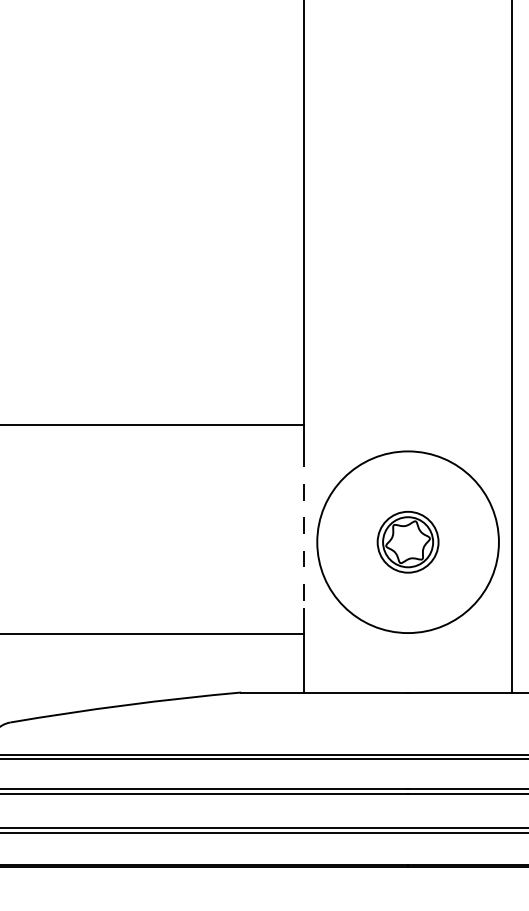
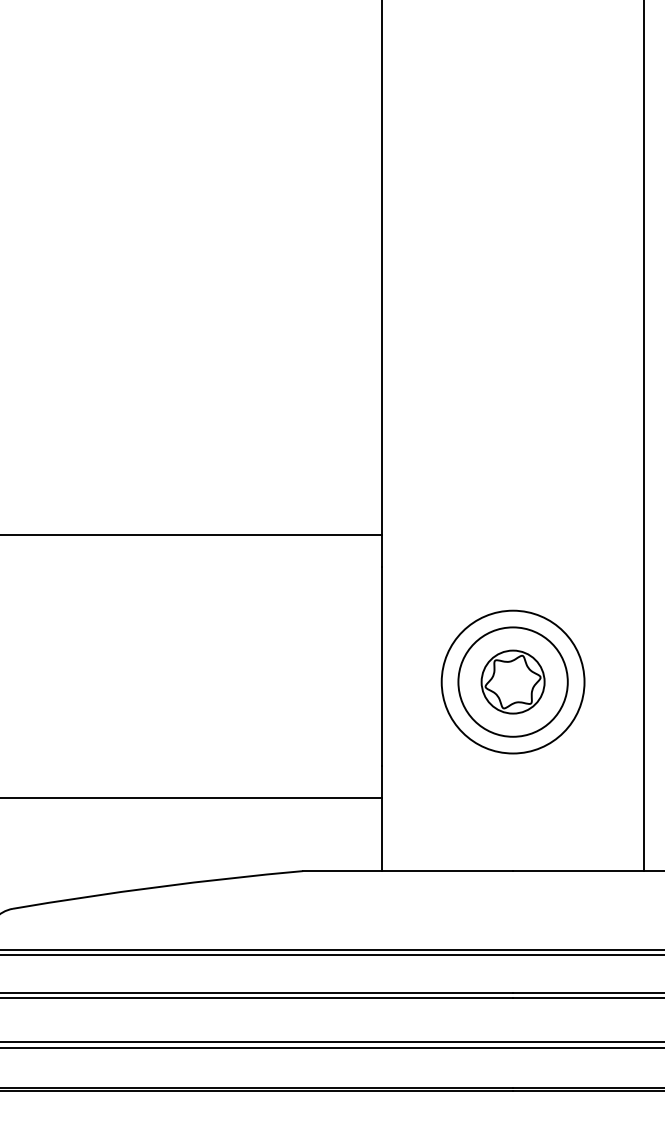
line: (303, 530) -> (381, 667), dashed -> solid
circle: (407, 541) -> (512, 681), size x1.43
circle: (407, 542) -> (512, 682), size x0.62

